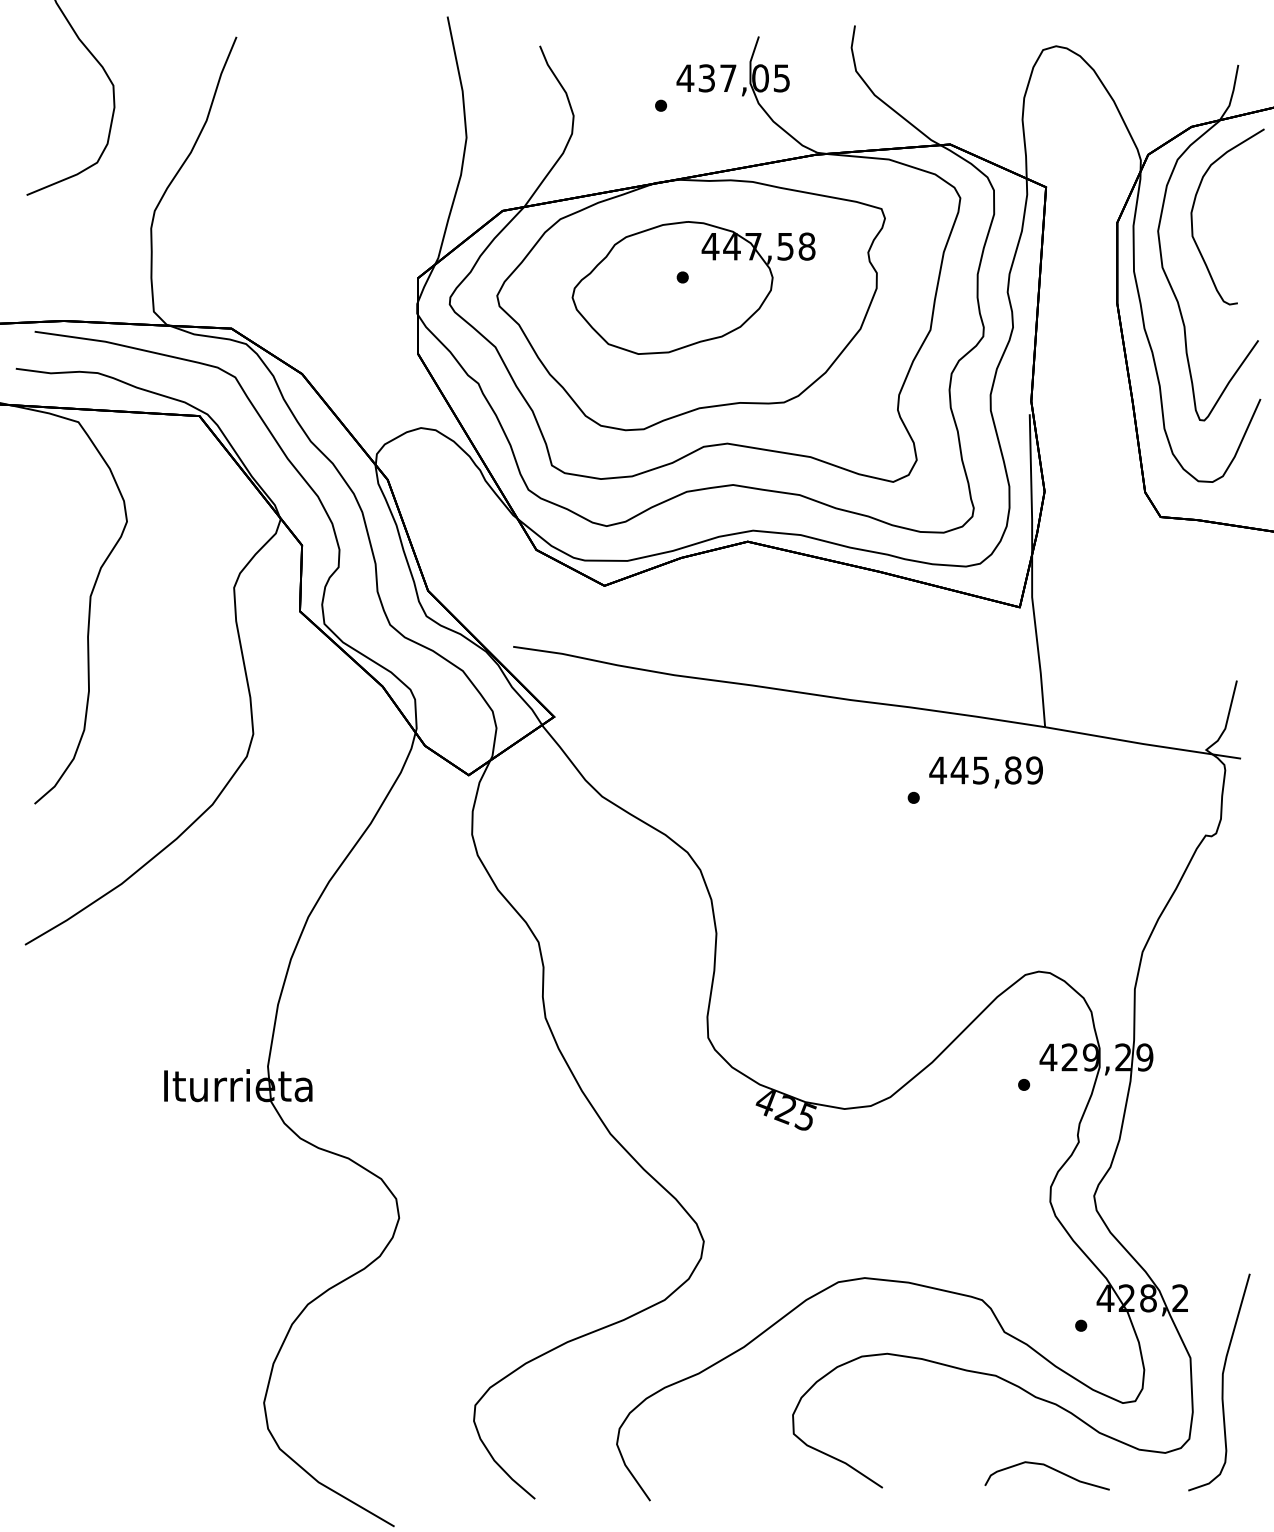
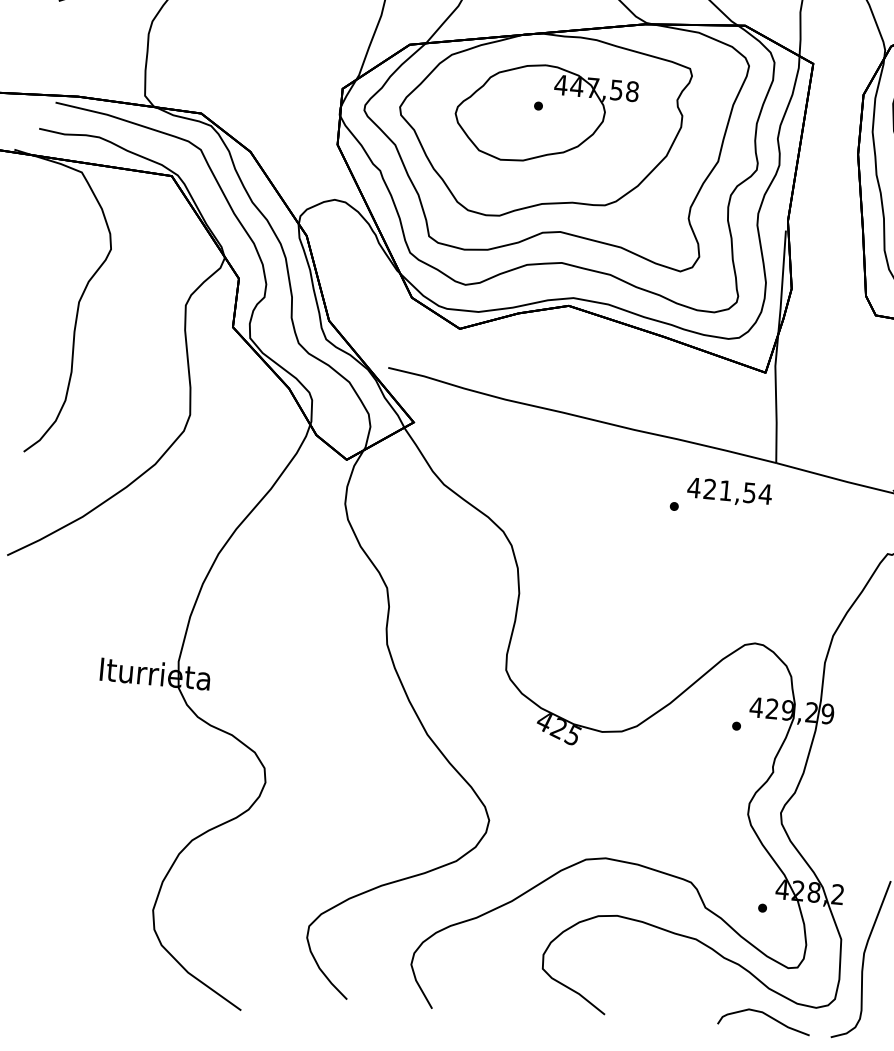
text: (996, 770) -> (737, 491), 445,89 -> 421,54
curve: (1049, 1468) -> (766, 1015), moved

